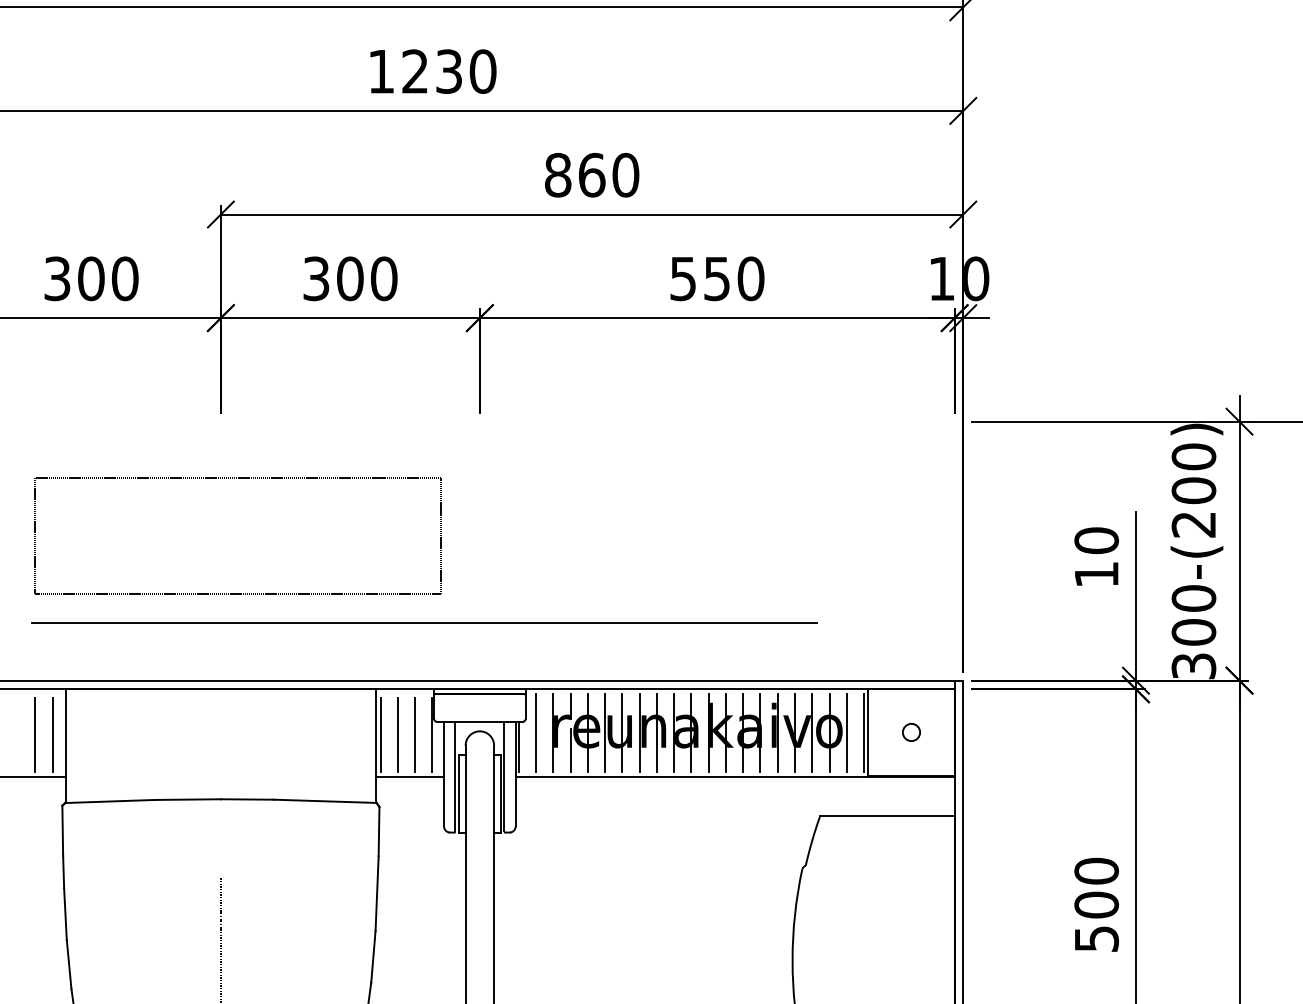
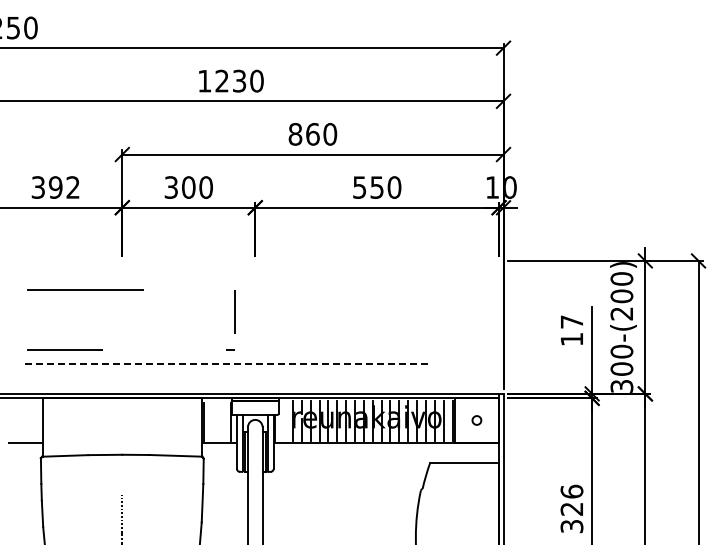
text: (108, 278) -> (64, 187), 300 -> 392
text: (1095, 539) -> (571, 321), 10 -> 17
line: (423, 623) -> (226, 364), solid -> dashed
line: (536, 732) -> (284, 420), removed
line: (36, 734) -> (27, 421), removed
line: (51, 734) -> (35, 421), removed
line: (398, 734) -> (213, 421), removed
line: (415, 734) -> (222, 421), removed
text: (1095, 903) -> (571, 508), 500 -> 326

